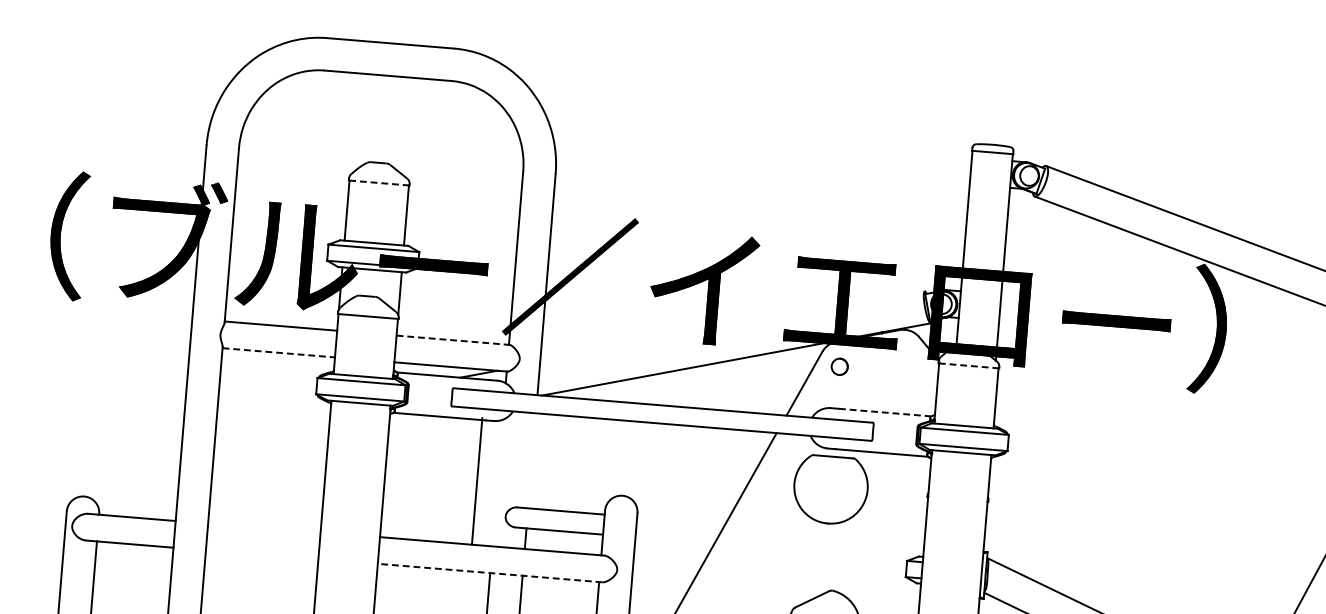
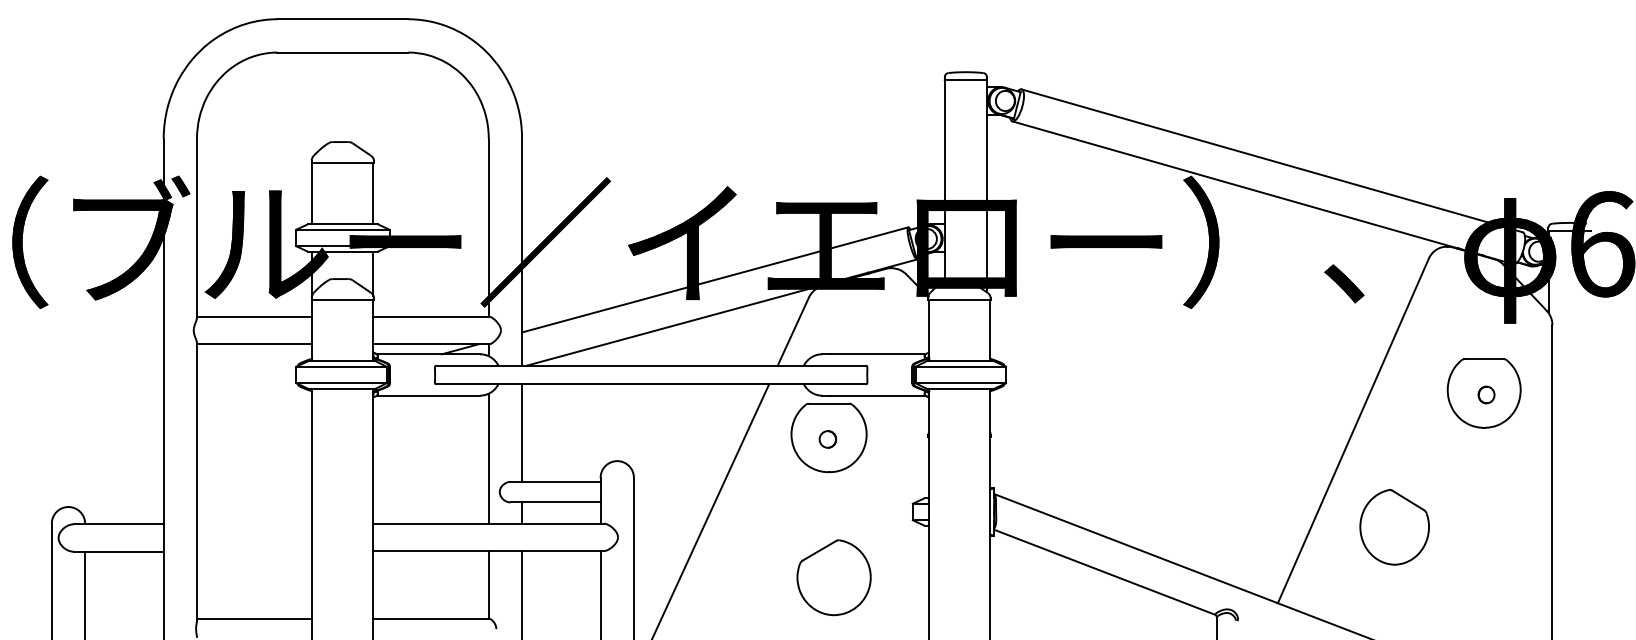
line: (378, 182) -> (342, 162), dashed -> solid
line: (732, 326) -> (715, 279), added
line: (454, 340) -> (432, 316), dashed -> solid
line: (278, 353) -> (254, 344), dashed -> solid
line: (967, 365) -> (958, 299), dashed -> solid
part: (839, 366) -> (827, 439), moved
line: (884, 412) -> (877, 354), dashed -> solid
line: (532, 460) -> (522, 432), added
line: (476, 481) -> (488, 458), moved
line: (489, 573) -> (488, 551), dashed -> solid

